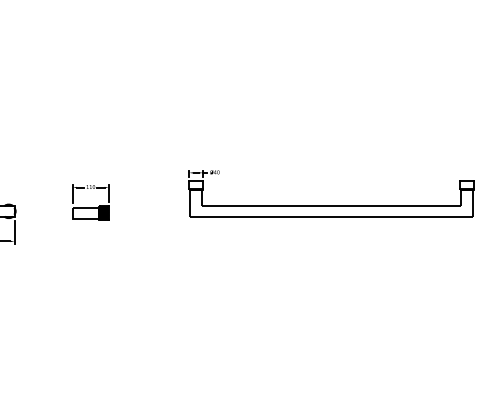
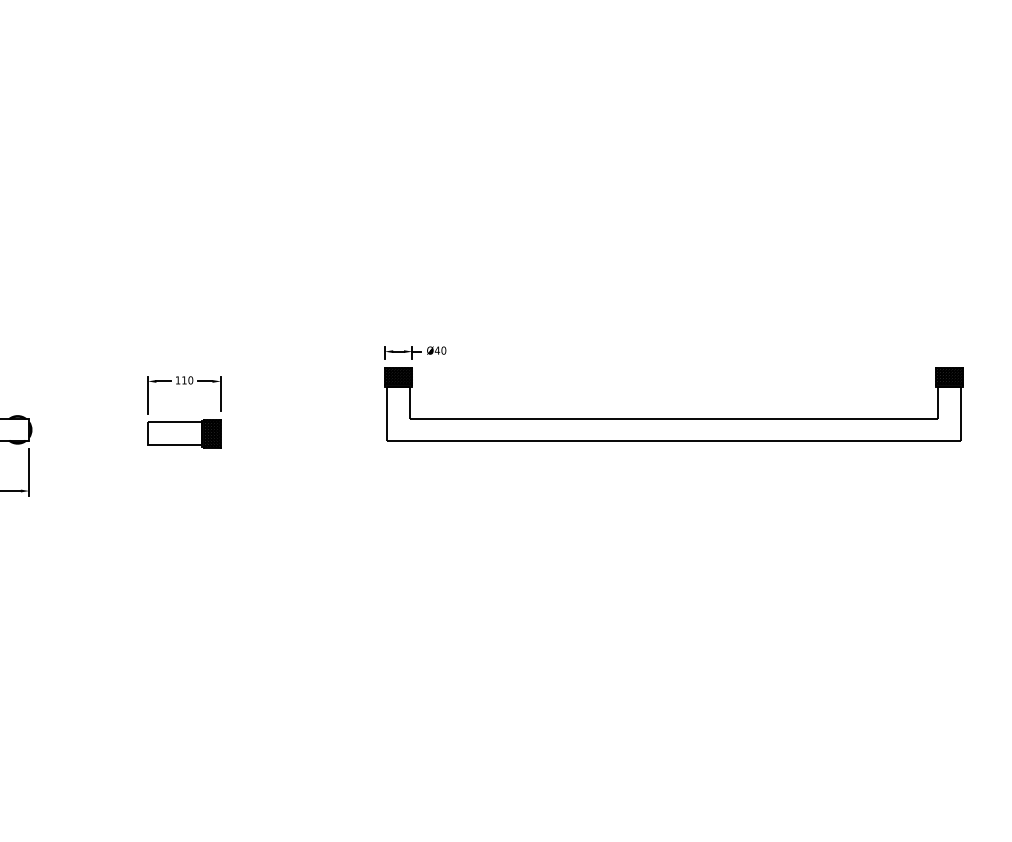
hatch: (195, 184) -> (397, 375), added
hatch: (466, 184) -> (948, 375), added

